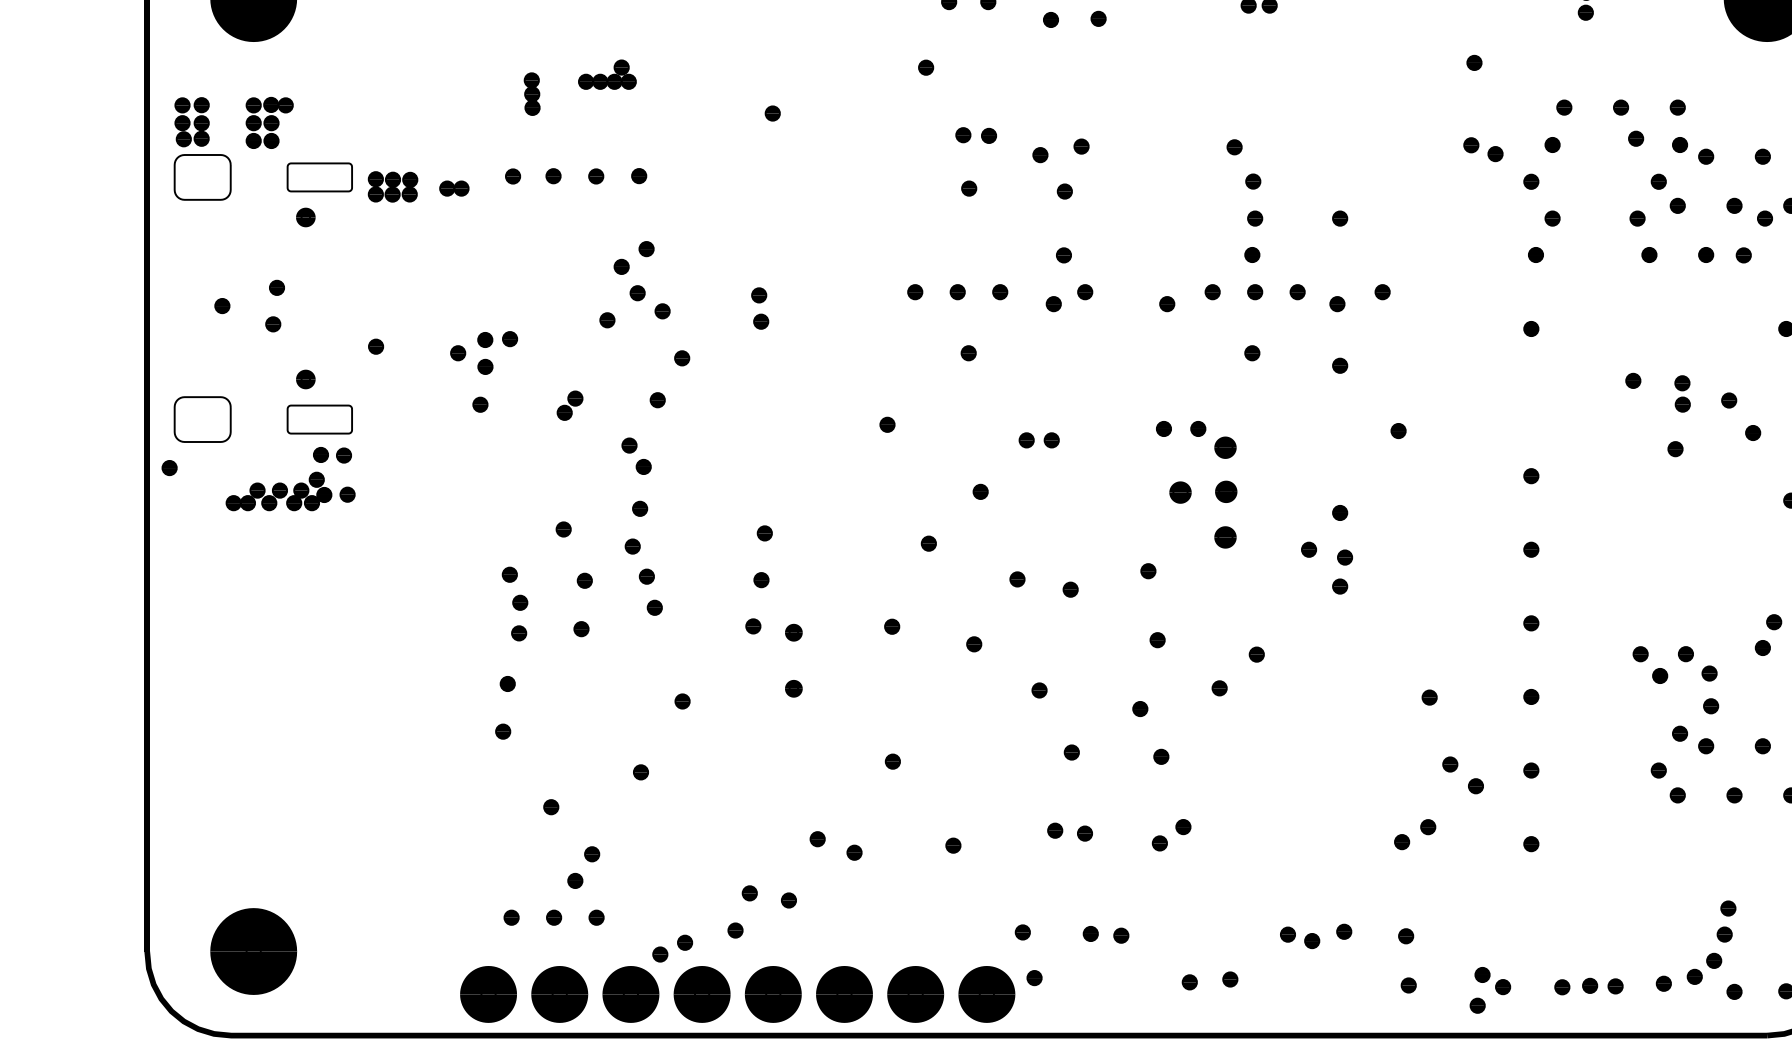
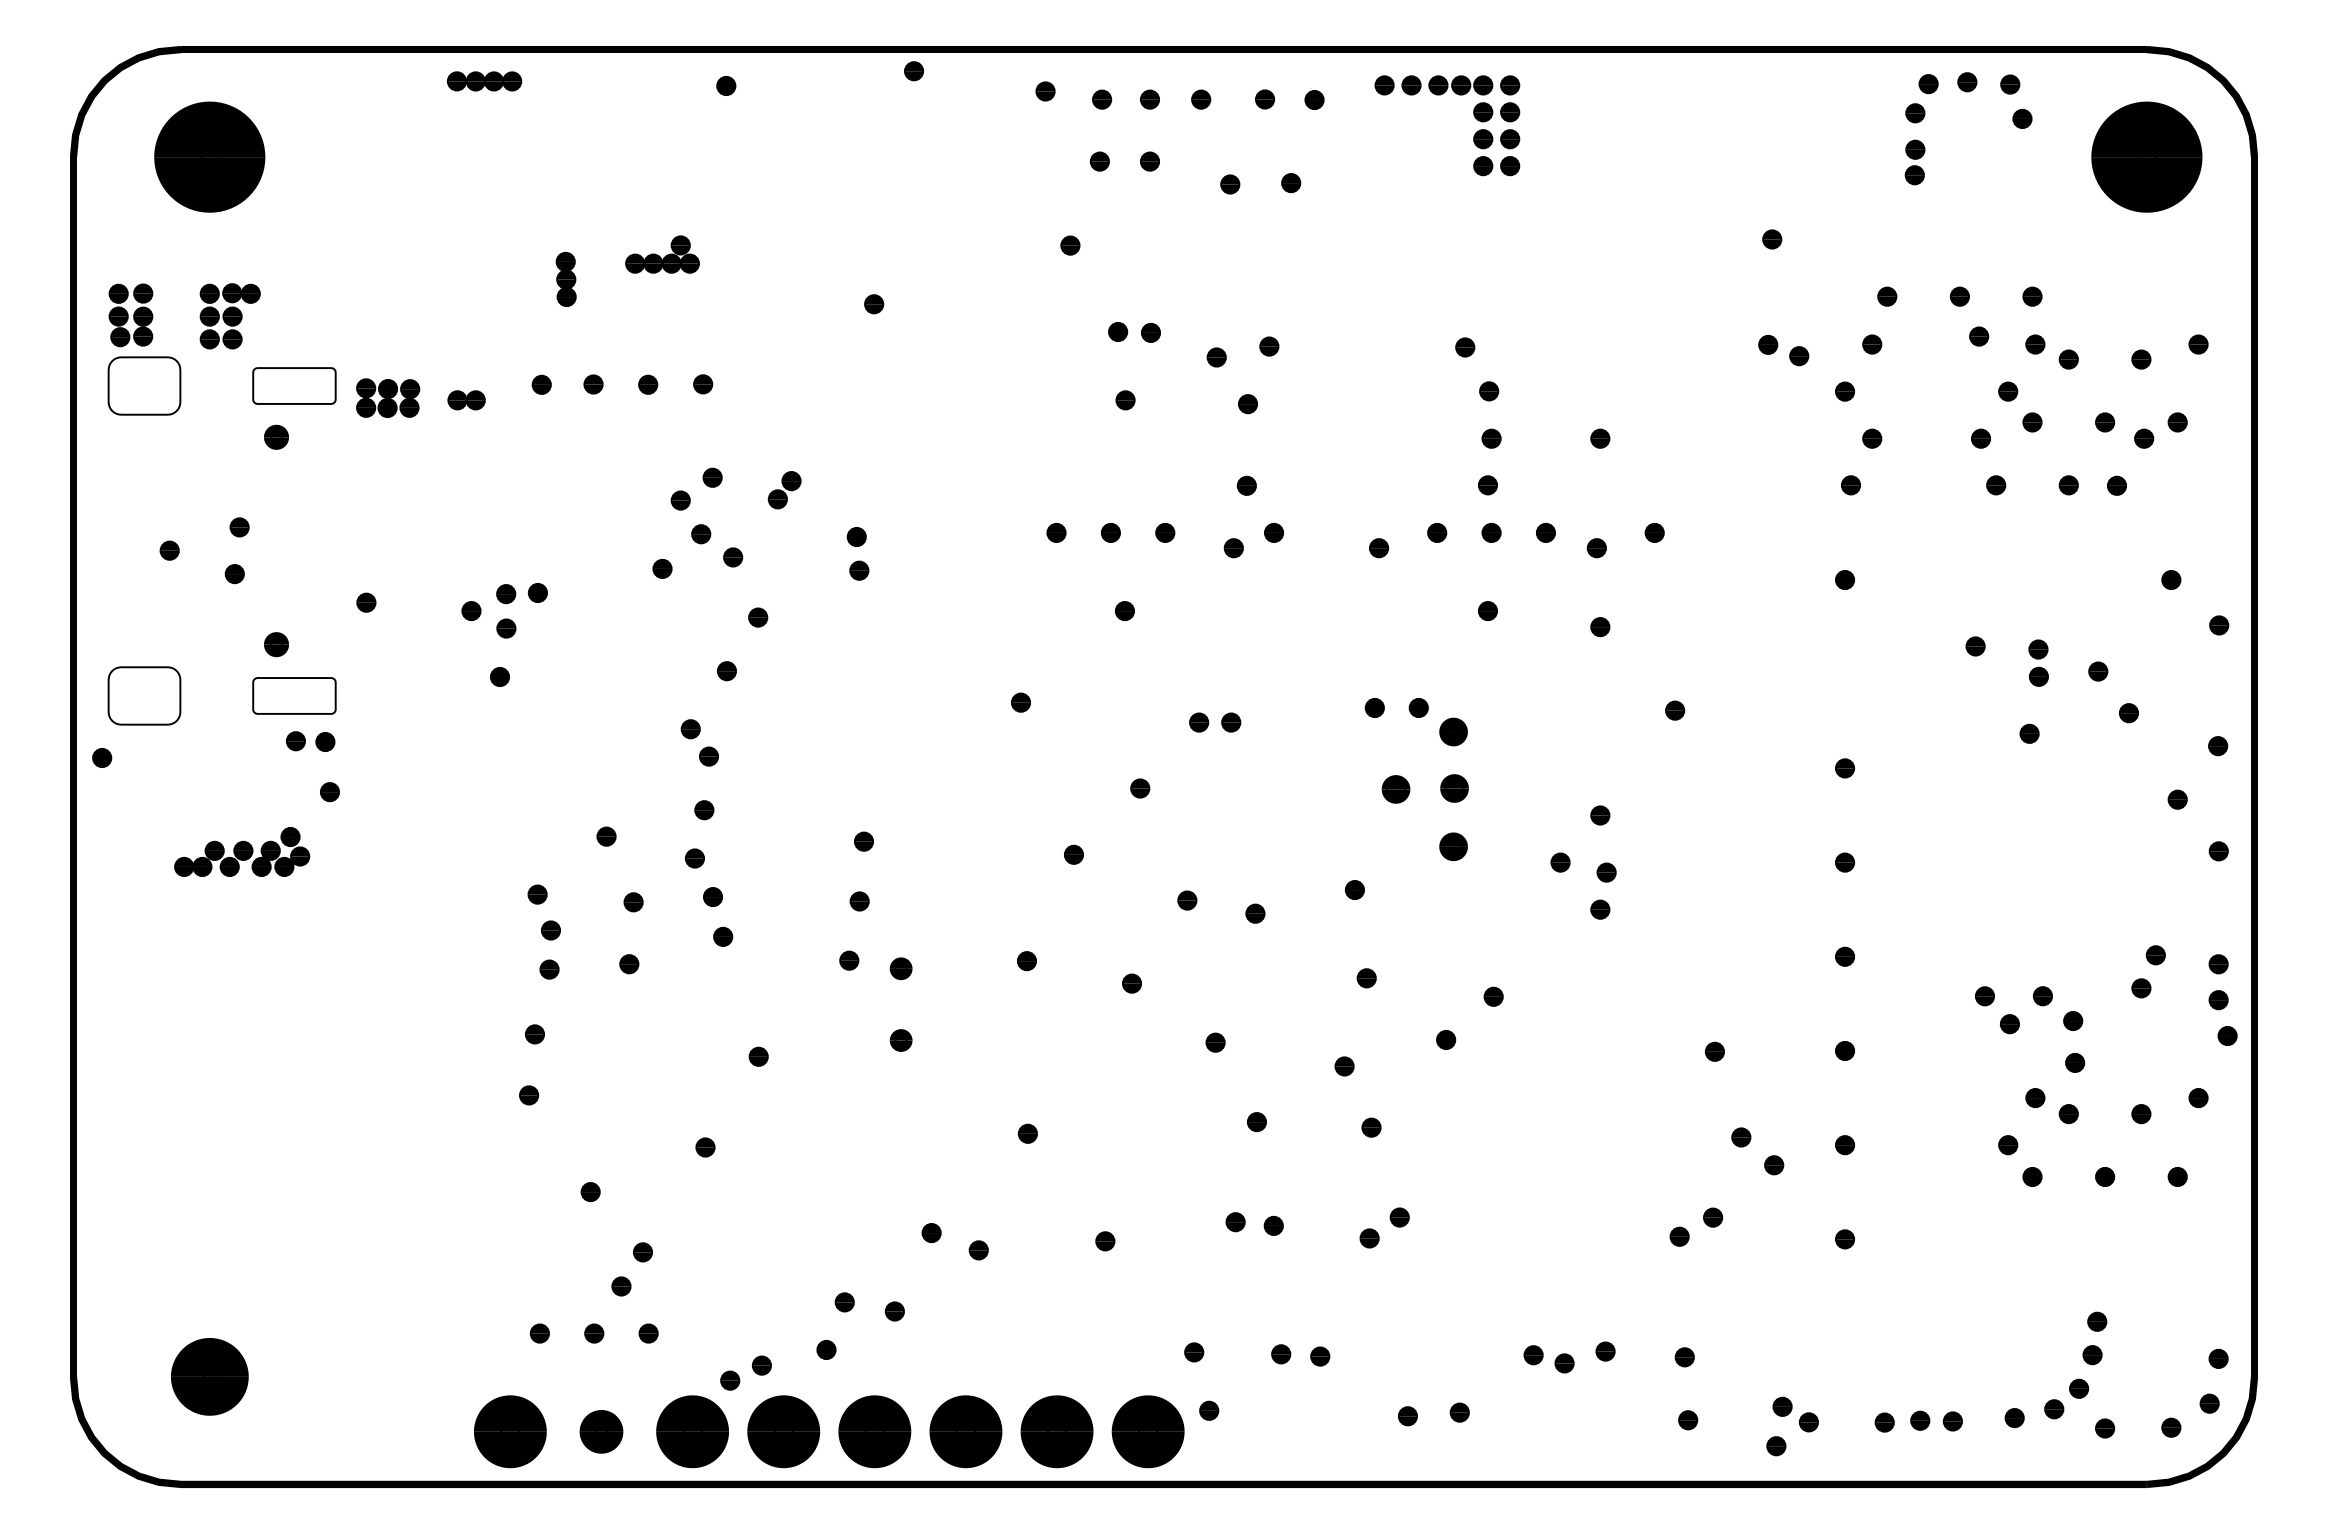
part: (569, 405) -> (784, 490), moved
part: (279, 491) -> (242, 851), moved
part: (253, 951) -> (209, 1376), size x0.7
part: (559, 994) -> (601, 1431), size x0.6

